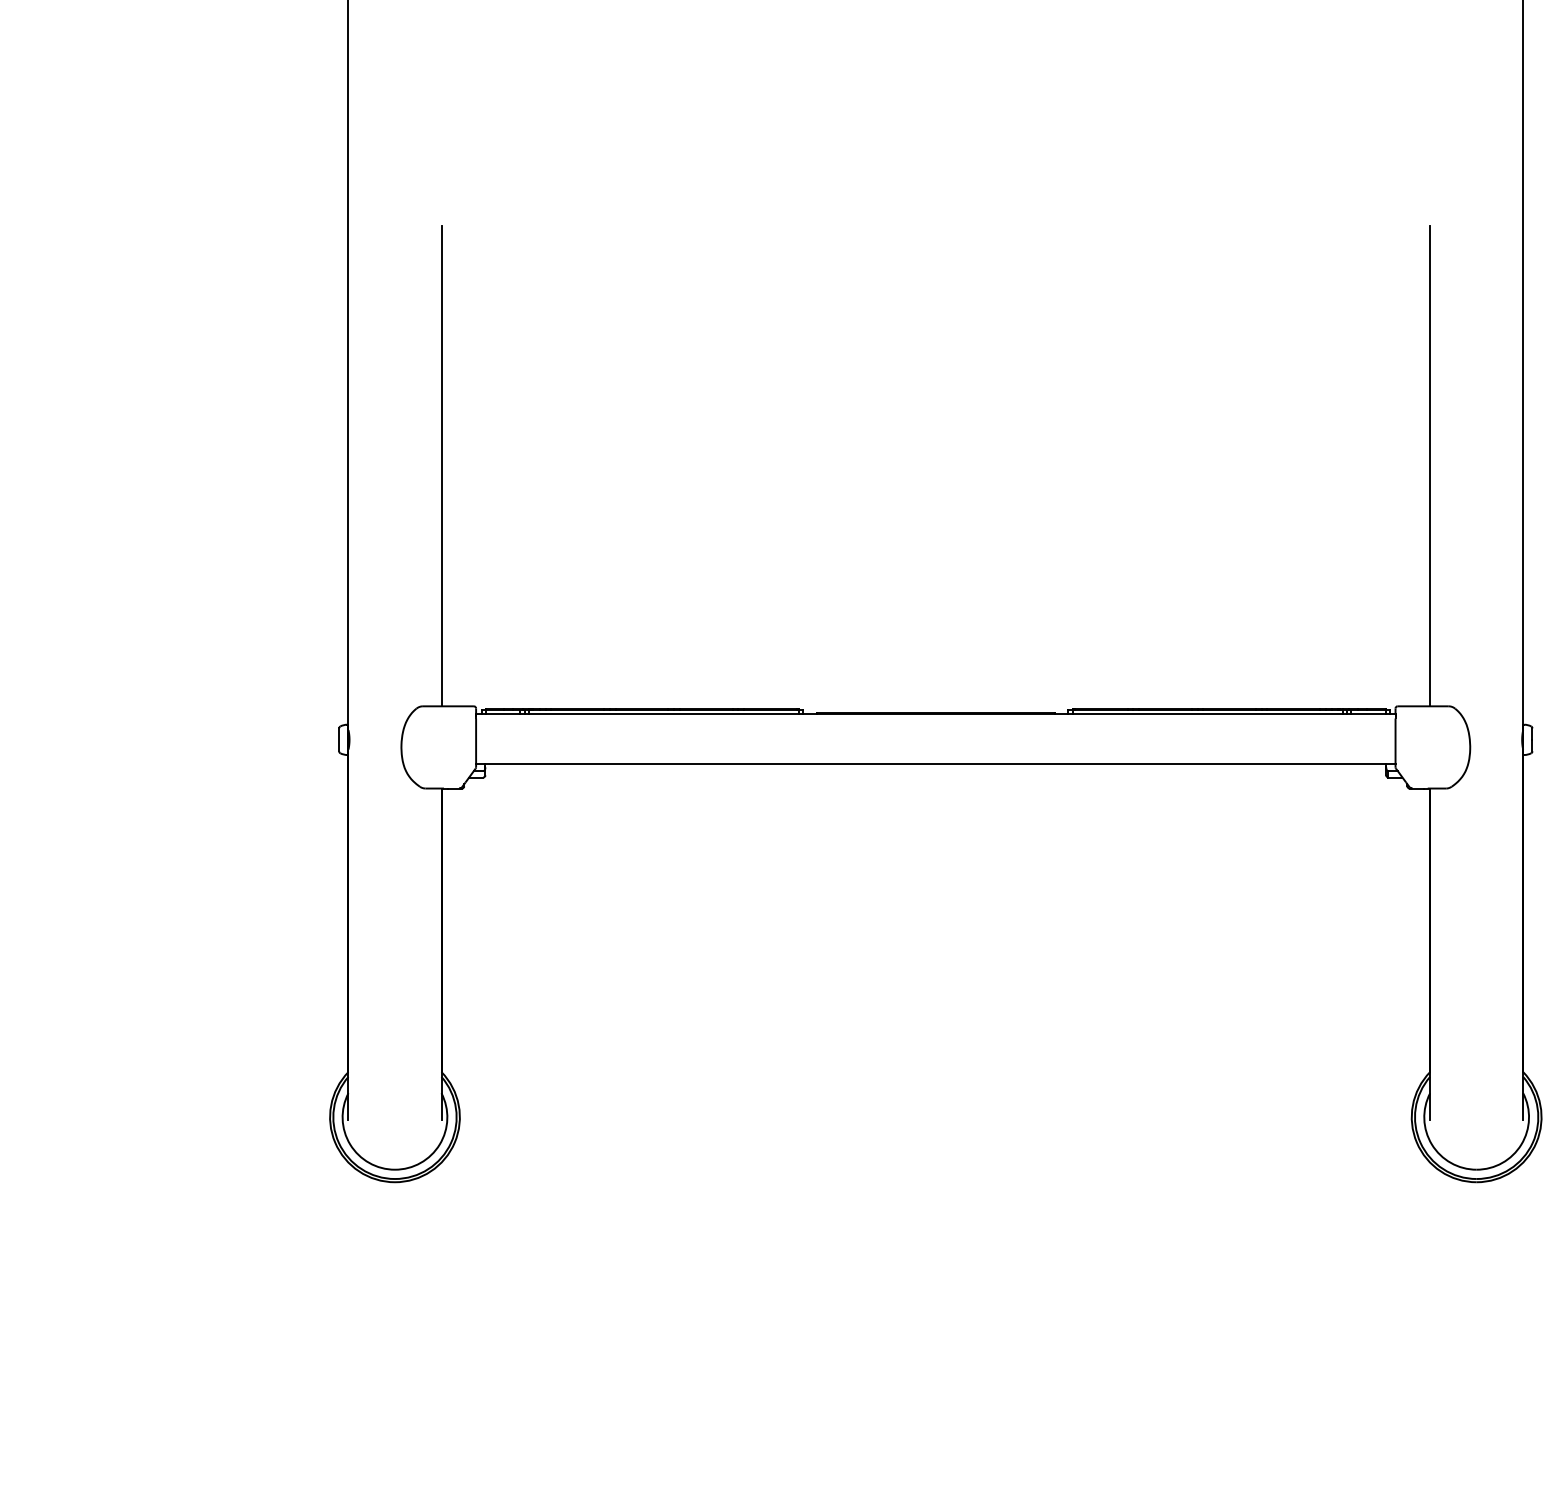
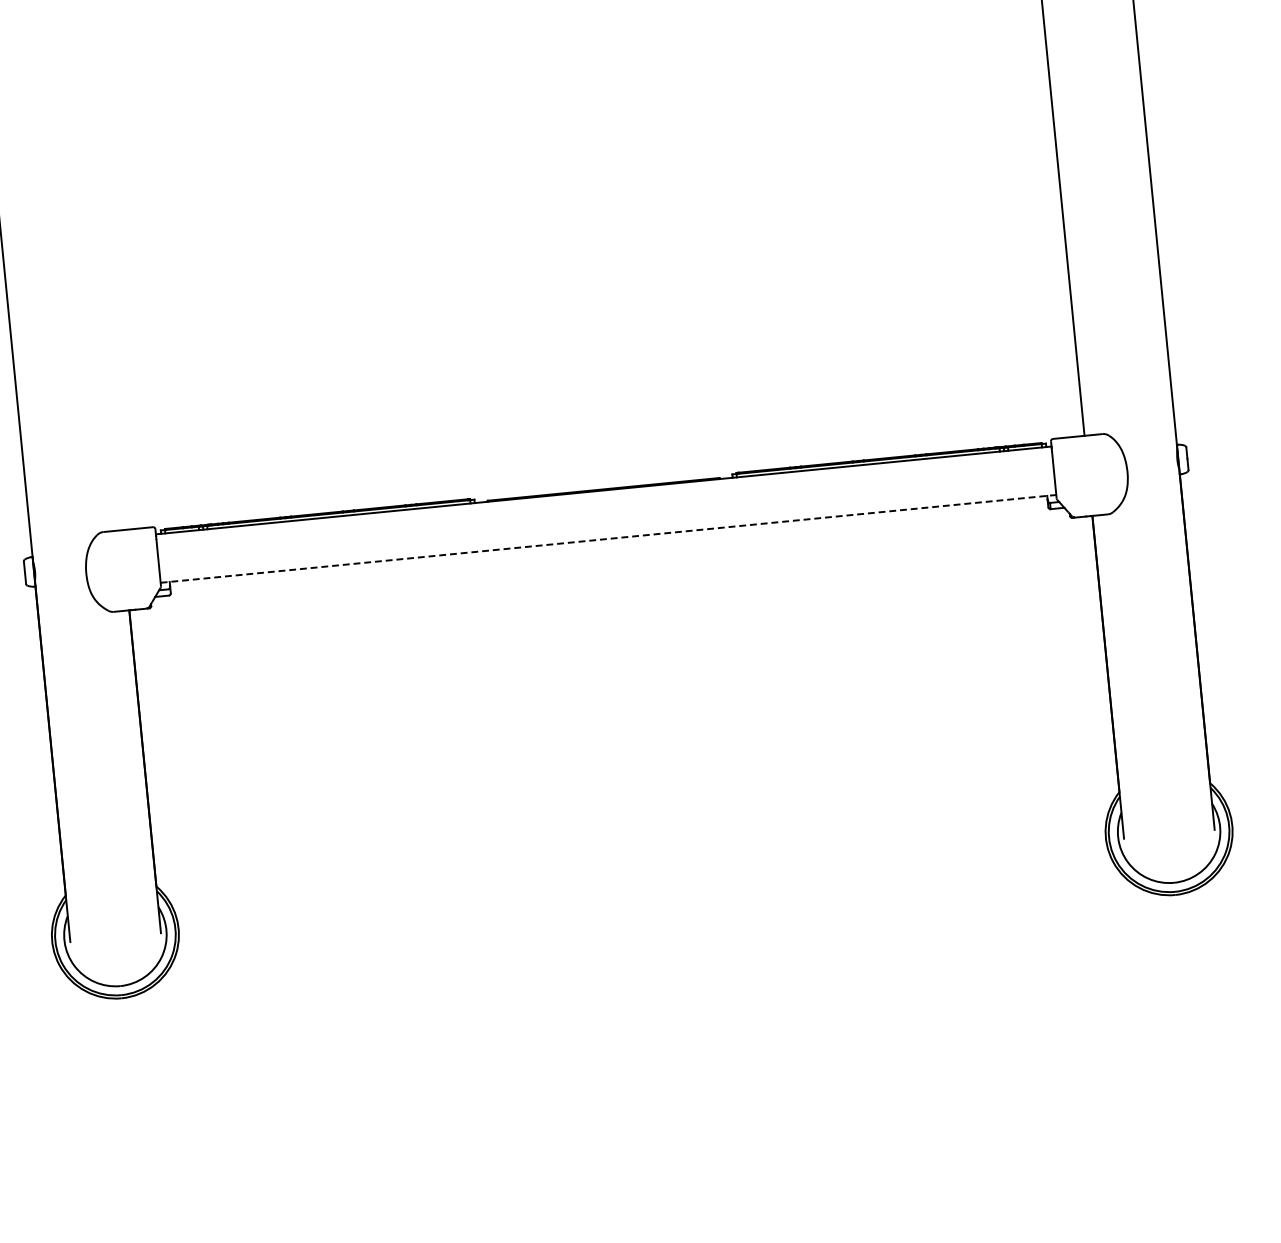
line: (441, 466) -> (98, 296), removed
line: (935, 763) -> (608, 538), solid -> dashed

